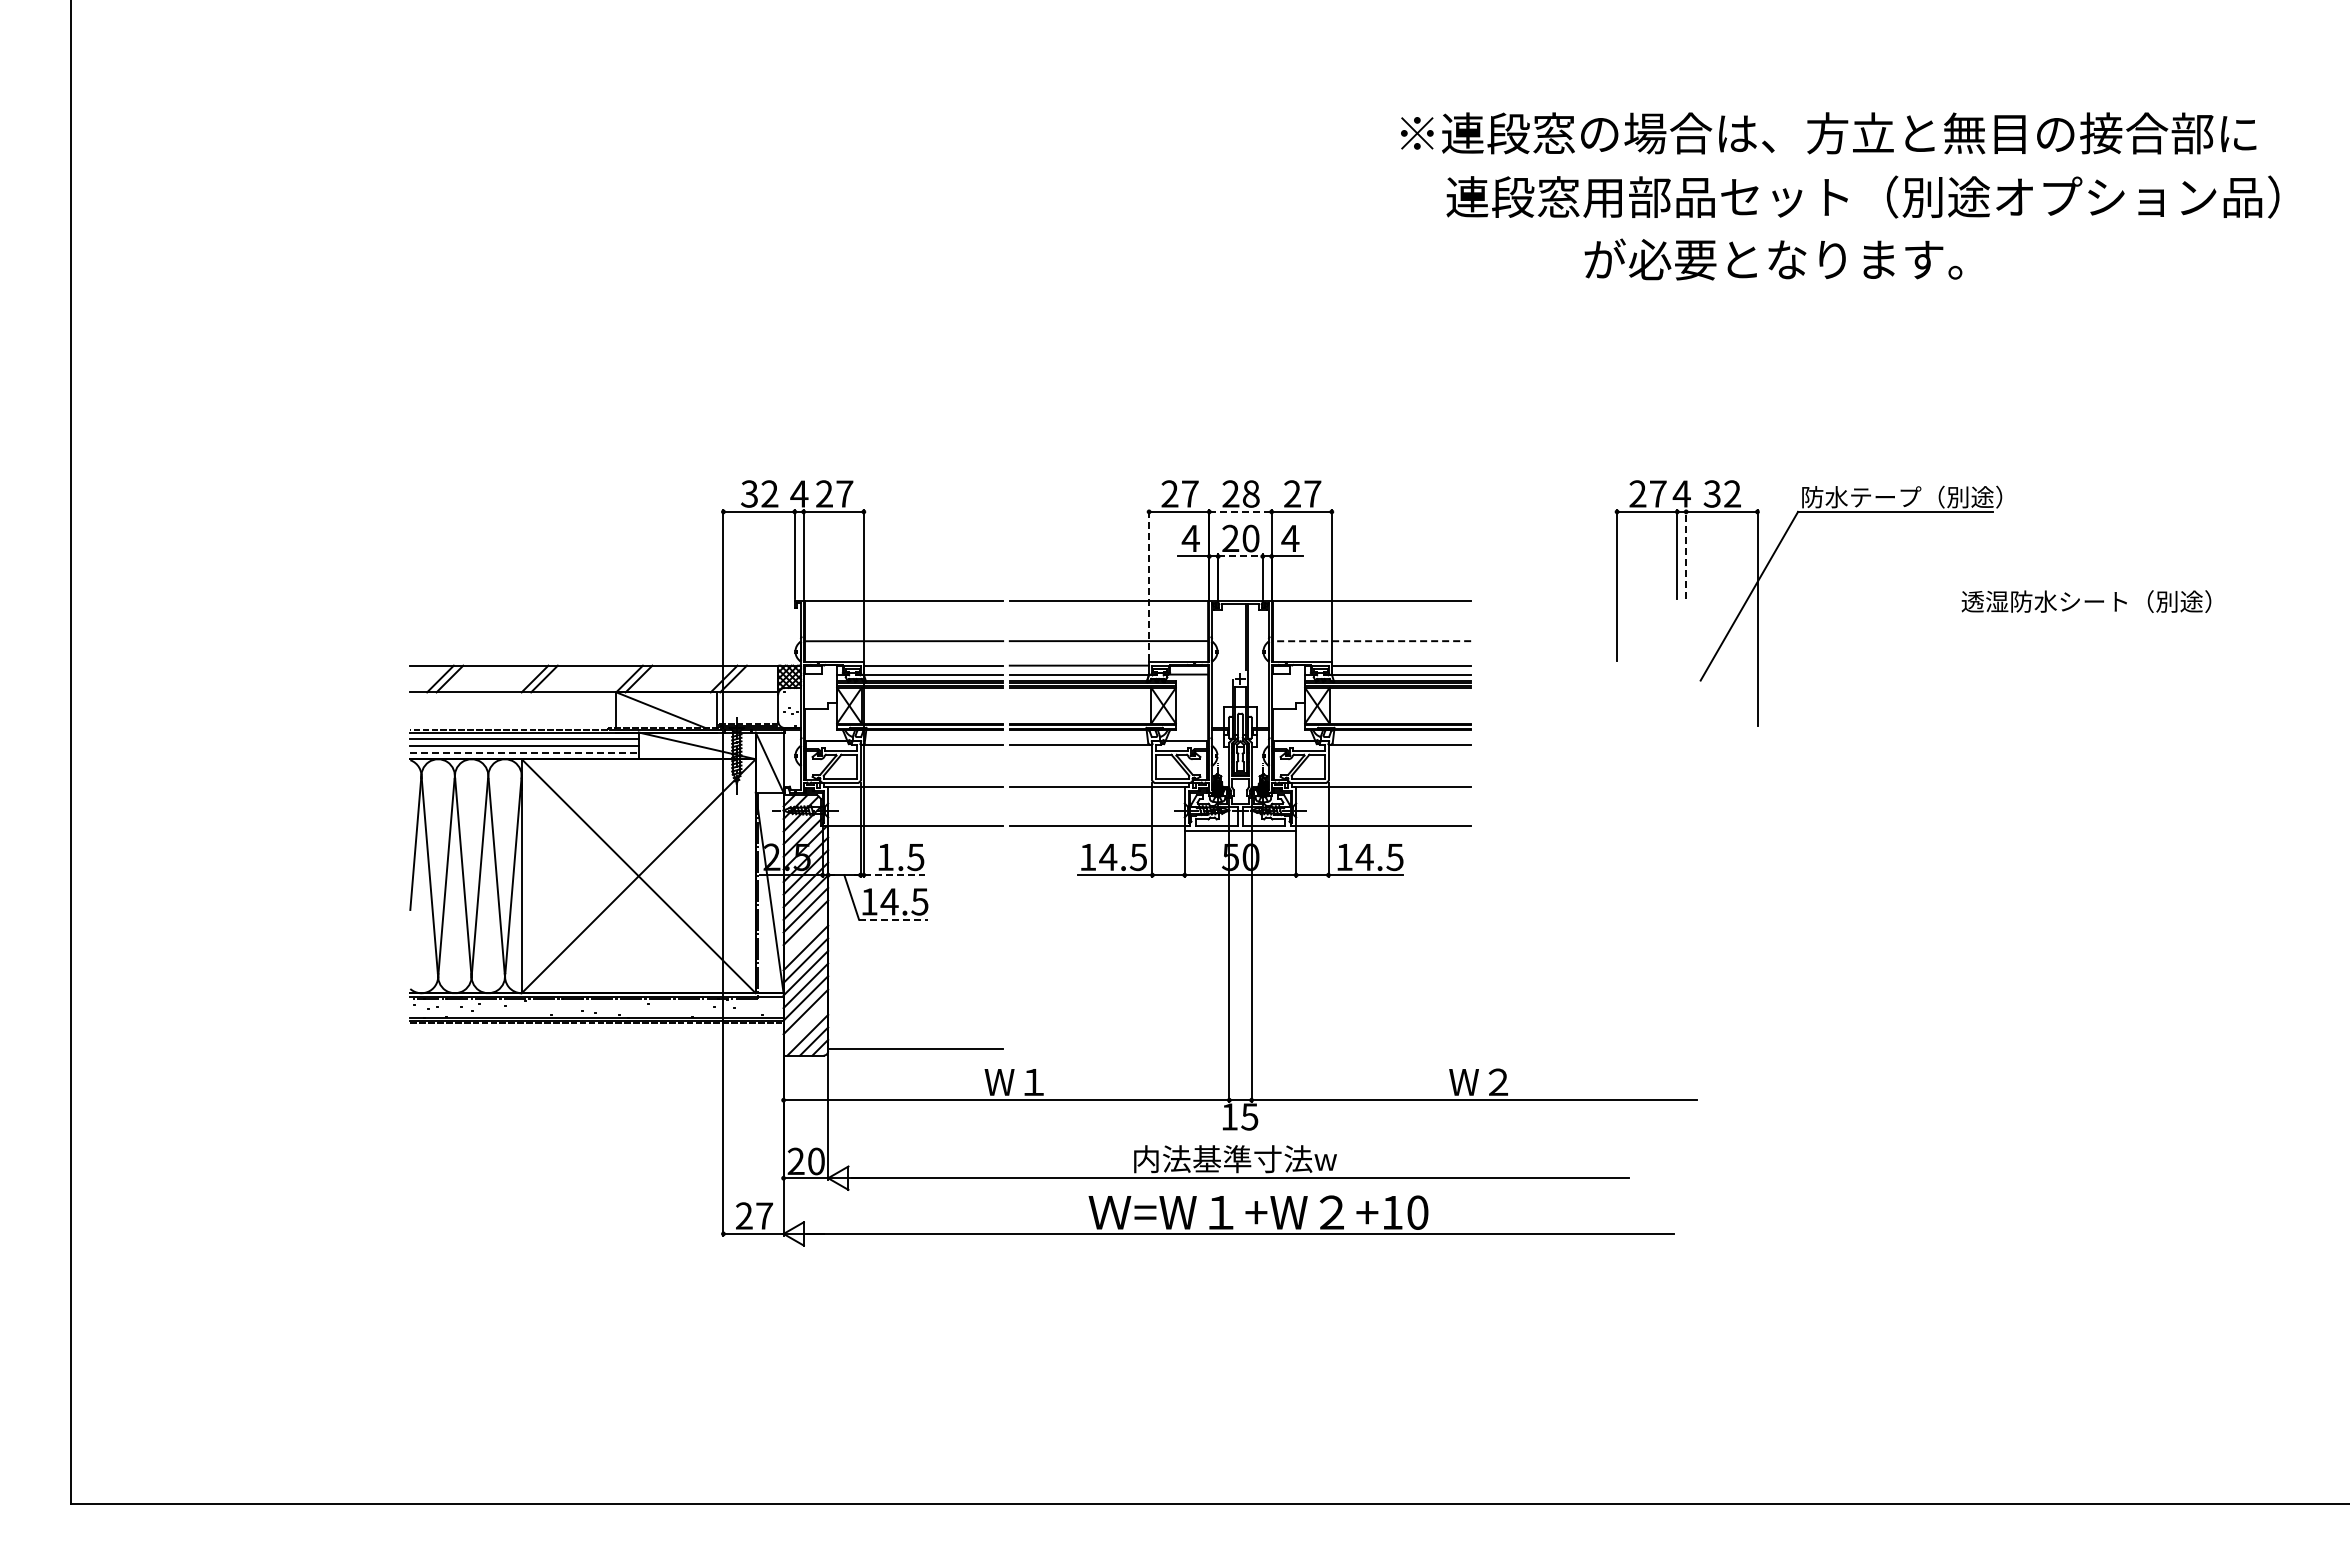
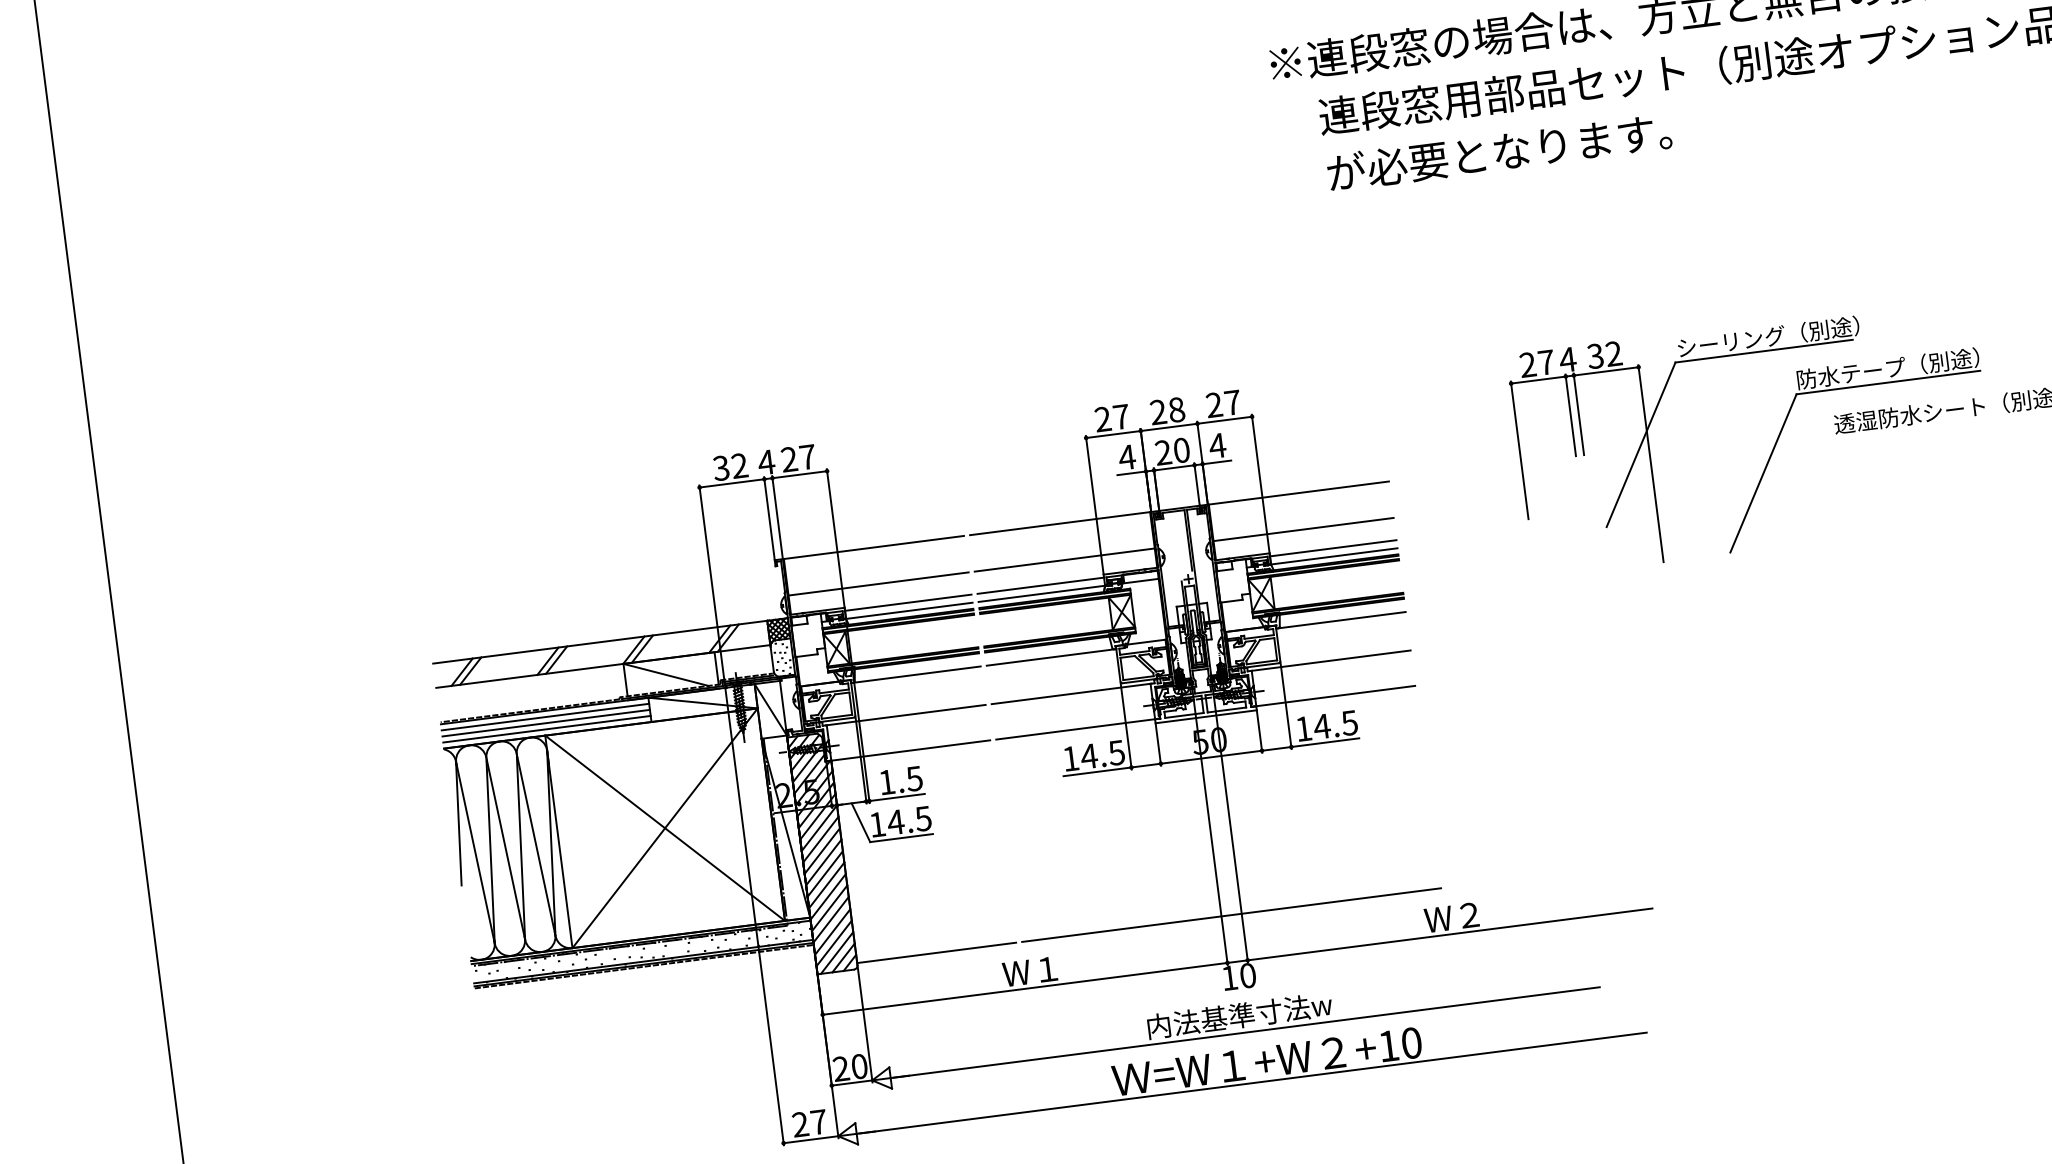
text: (1773, 259) -> (1499, 152), moved
text: (1861, 497) -> (1731, 342), 防水テープ（別途） -> シーリング（別途）
line: (1240, 511) -> (1169, 427), dashed -> solid
line: (1686, 554) -> (1579, 414), dashed -> solid
line: (1240, 556) -> (1174, 467), dashed -> solid
part: (1978, 563) -> (1845, 388), added
line: (1149, 585) -> (1095, 504), dashed -> solid
line: (1371, 641) -> (1303, 529), dashed -> solid
line: (525, 752) -> (547, 729), dashed -> solid
line: (894, 875) -> (897, 797), dashed -> solid
line: (893, 919) -> (901, 837), dashed -> solid
line: (805, 935) -> (823, 862), added
line: (805, 1024) -> (833, 943), added
line: (1240, 1048) -> (1231, 914), added
text: (1249, 1116) -> (1247, 975), 15 -> 10

